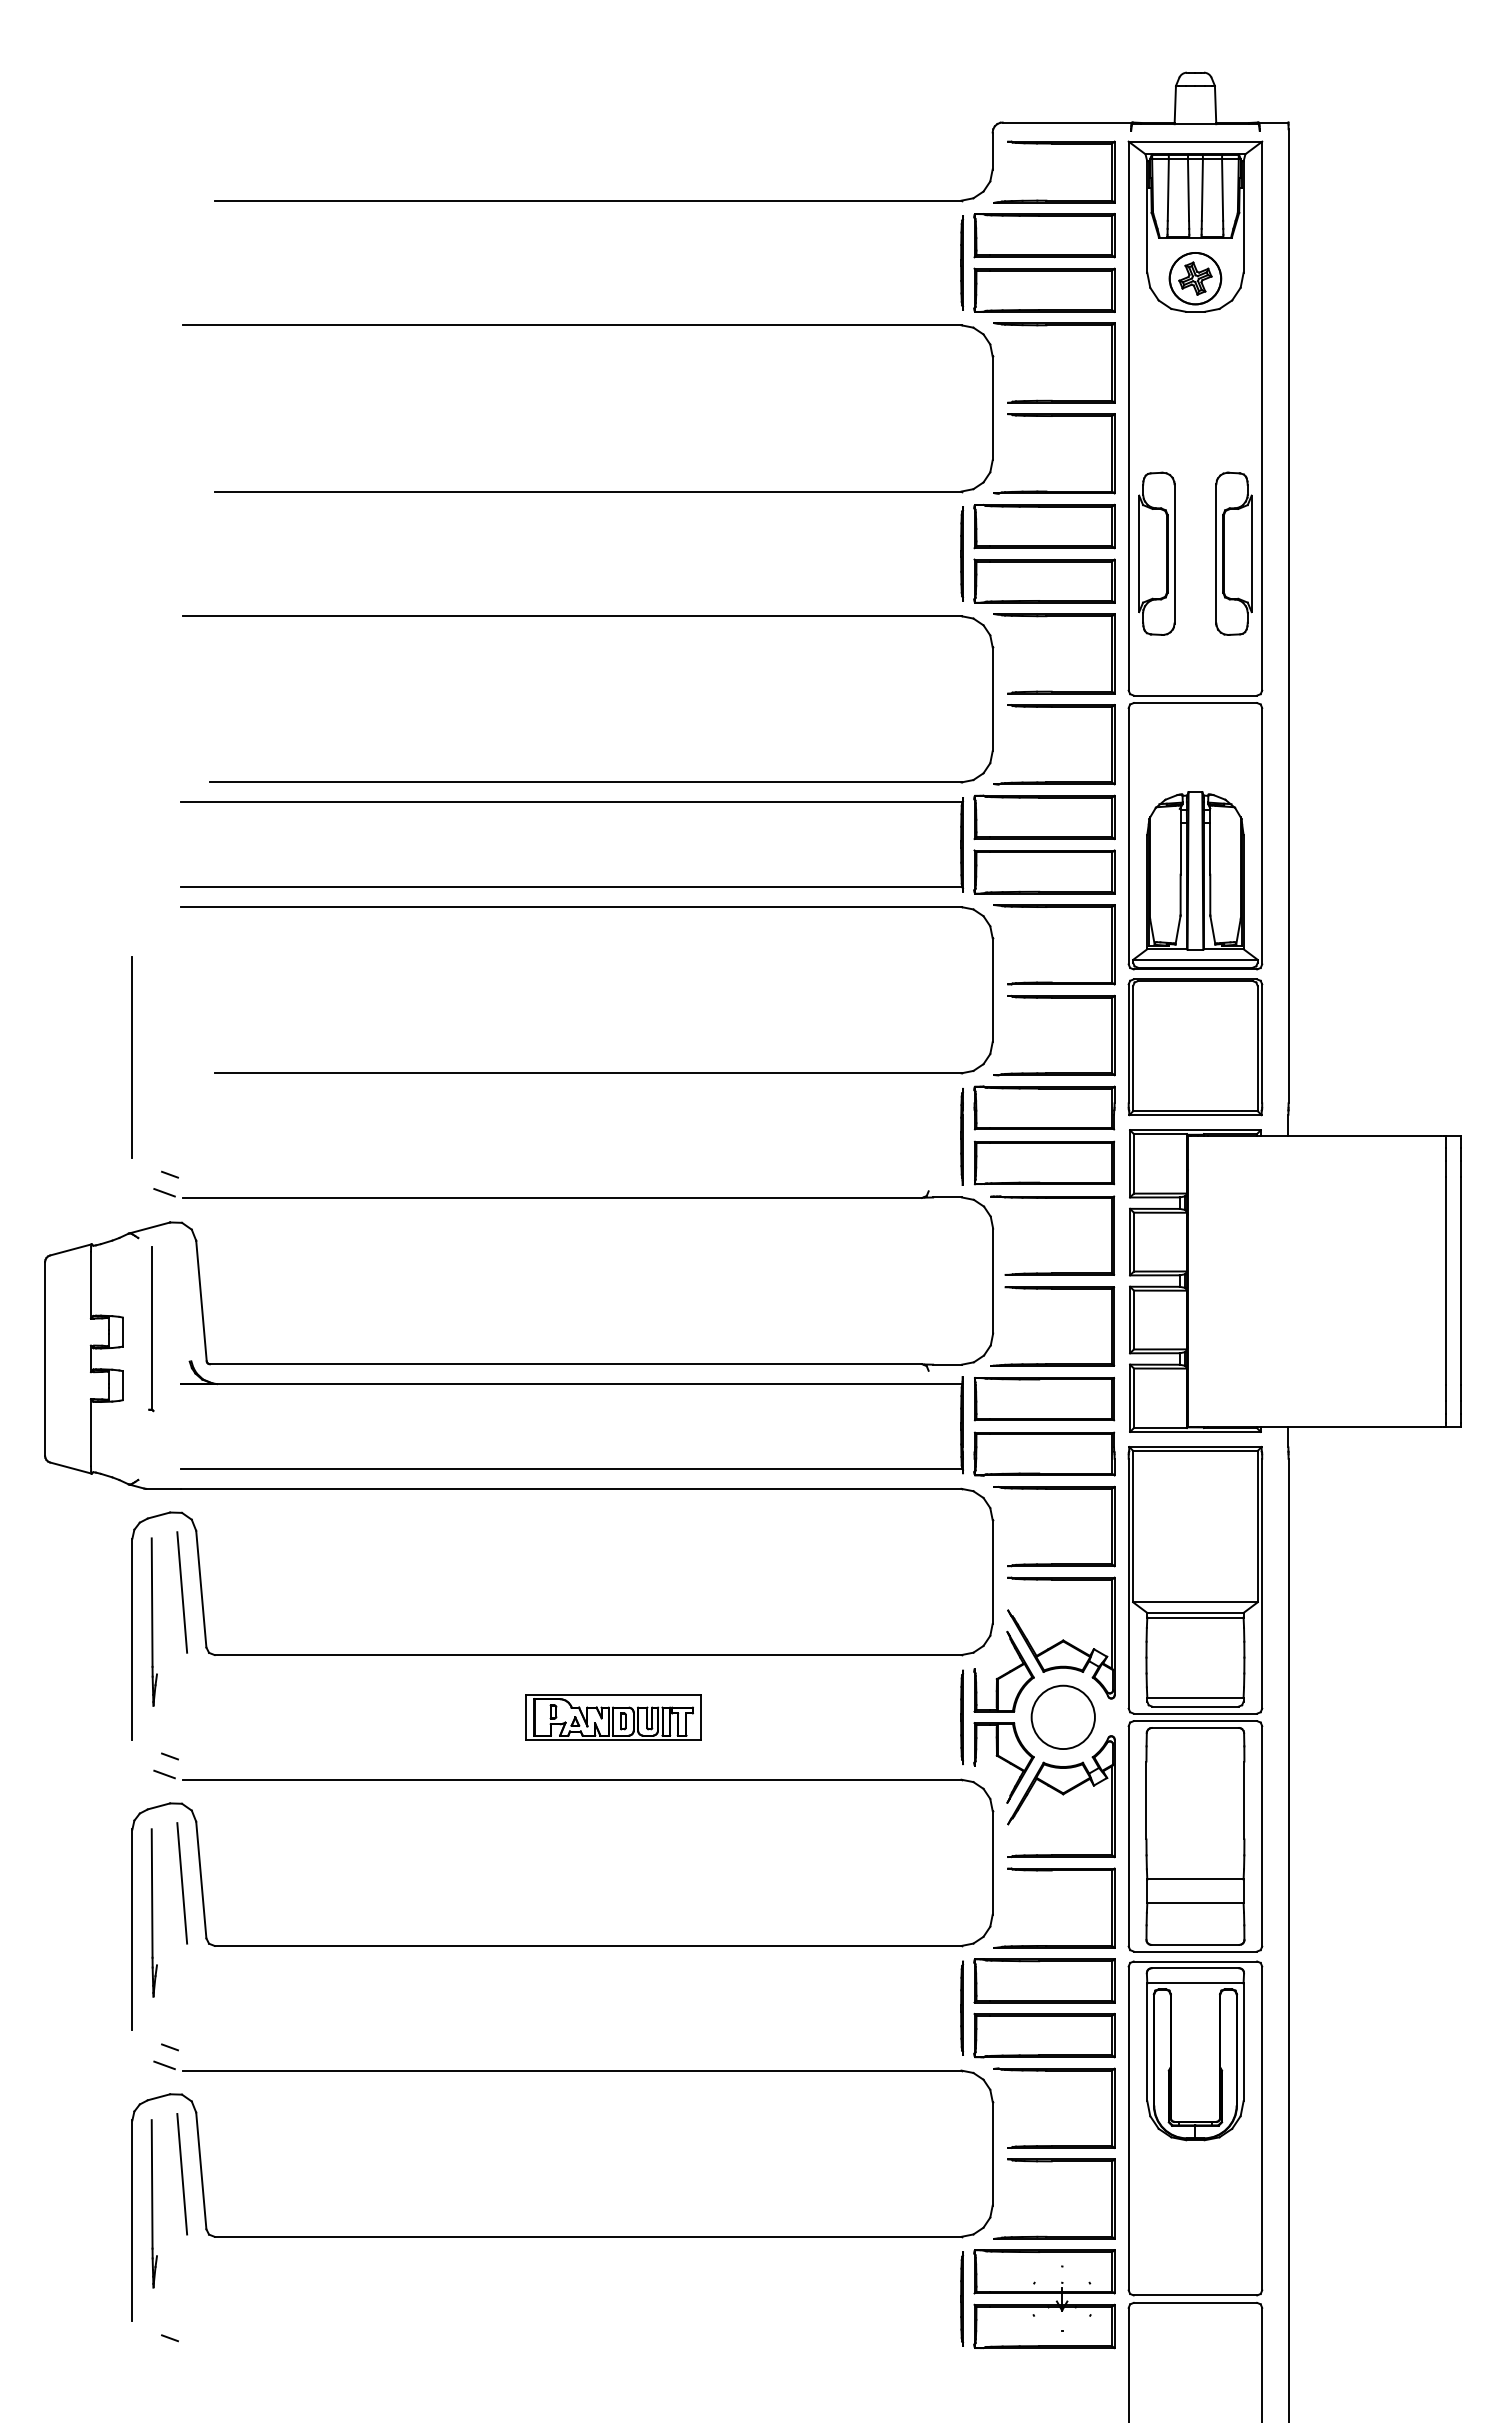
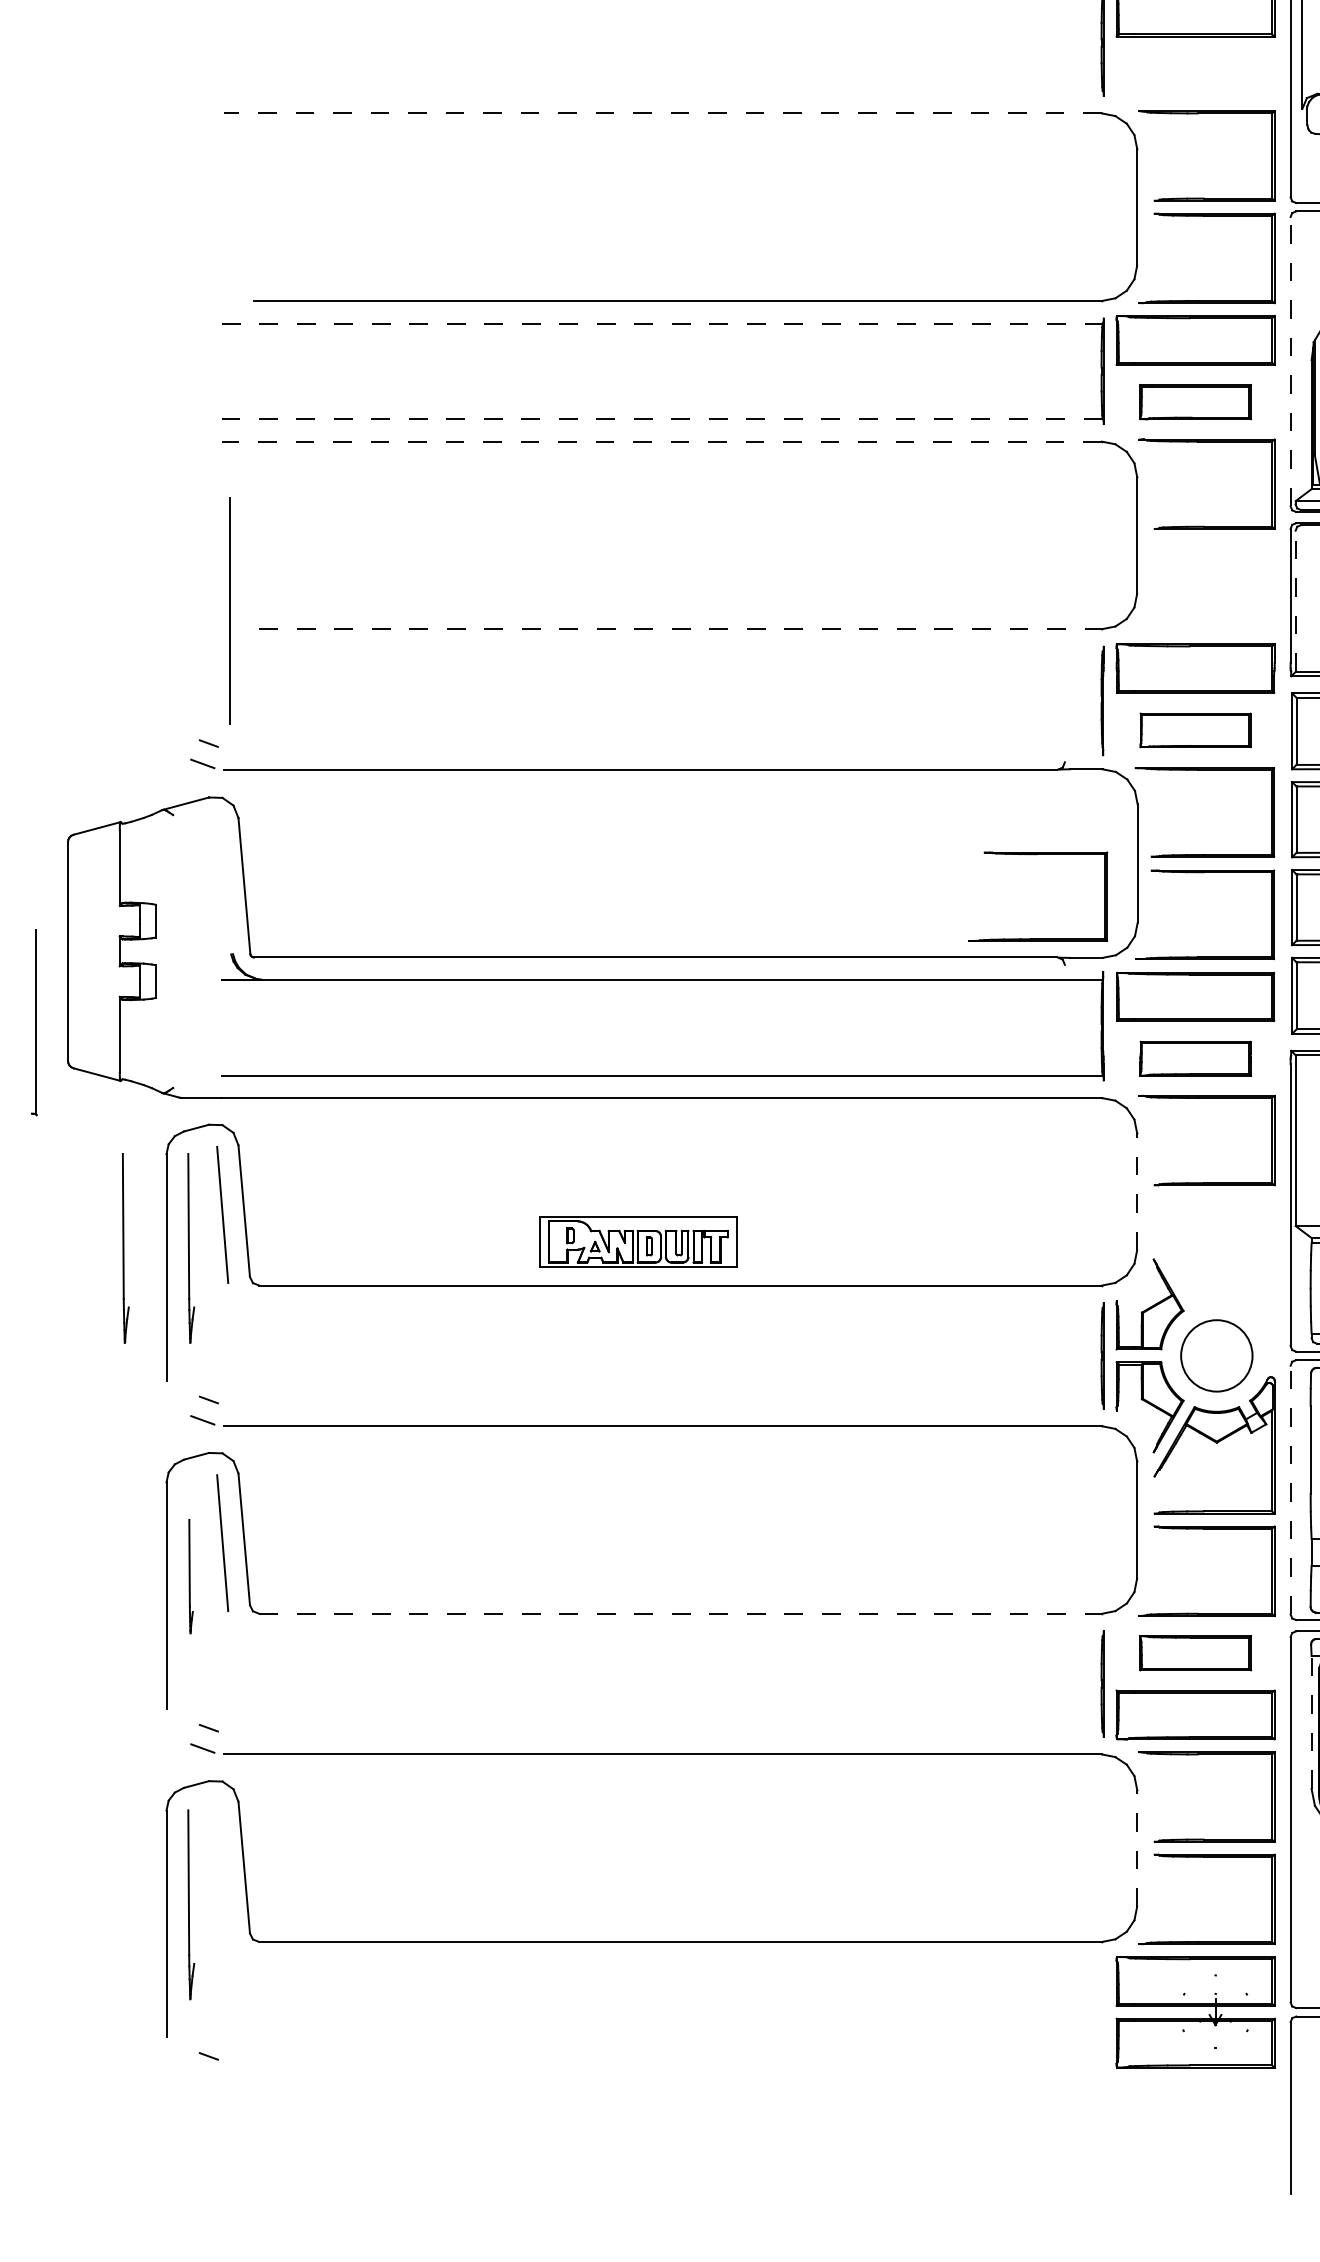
part: (1044, 580) -> (1195, 73), removed
line: (571, 616) -> (661, 113), solid -> dashed
line: (572, 802) -> (663, 323), solid -> dashed
line: (1128, 835) -> (1290, 360), solid -> dashed
part: (1044, 871) -> (1195, 401), size x0.7
line: (571, 887) -> (661, 419), solid -> dashed
line: (570, 907) -> (660, 442), solid -> dashed
part: (1054, 998) -> (1206, 544), removed
line: (1133, 1048) -> (1296, 601), solid -> dashed
line: (131, 1057) -> (228, 611), moved
line: (588, 1073) -> (681, 629), solid -> dashed
part: (1044, 1162) -> (1195, 729), size x0.7
part: (904, 1273) -> (1037, 855), added
part: (151, 1329) -> (34, 1023), moved
part: (1044, 1453) -> (1195, 1058), size x0.7
line: (992, 1571) -> (1136, 1191), solid -> dashed
part: (95, 1621) -> (124, 1247), added
part: (1061, 1637) -> (1214, 1265), removed
part: (613, 1717) -> (638, 1242), moved
line: (1128, 1835) -> (1290, 1489), solid -> dashed
part: (153, 1912) -> (190, 1576), size x0.6
line: (588, 1945) -> (681, 1613), solid -> dashed
part: (1044, 1980) -> (1195, 1652), size x0.7
line: (1147, 2042) -> (1311, 1722), solid -> dashed
line: (992, 2153) -> (1136, 1847), solid -> dashed
line: (182, 2173) -> (223, 1870), removed
line: (962, 2298) -> (1103, 2011), removed

